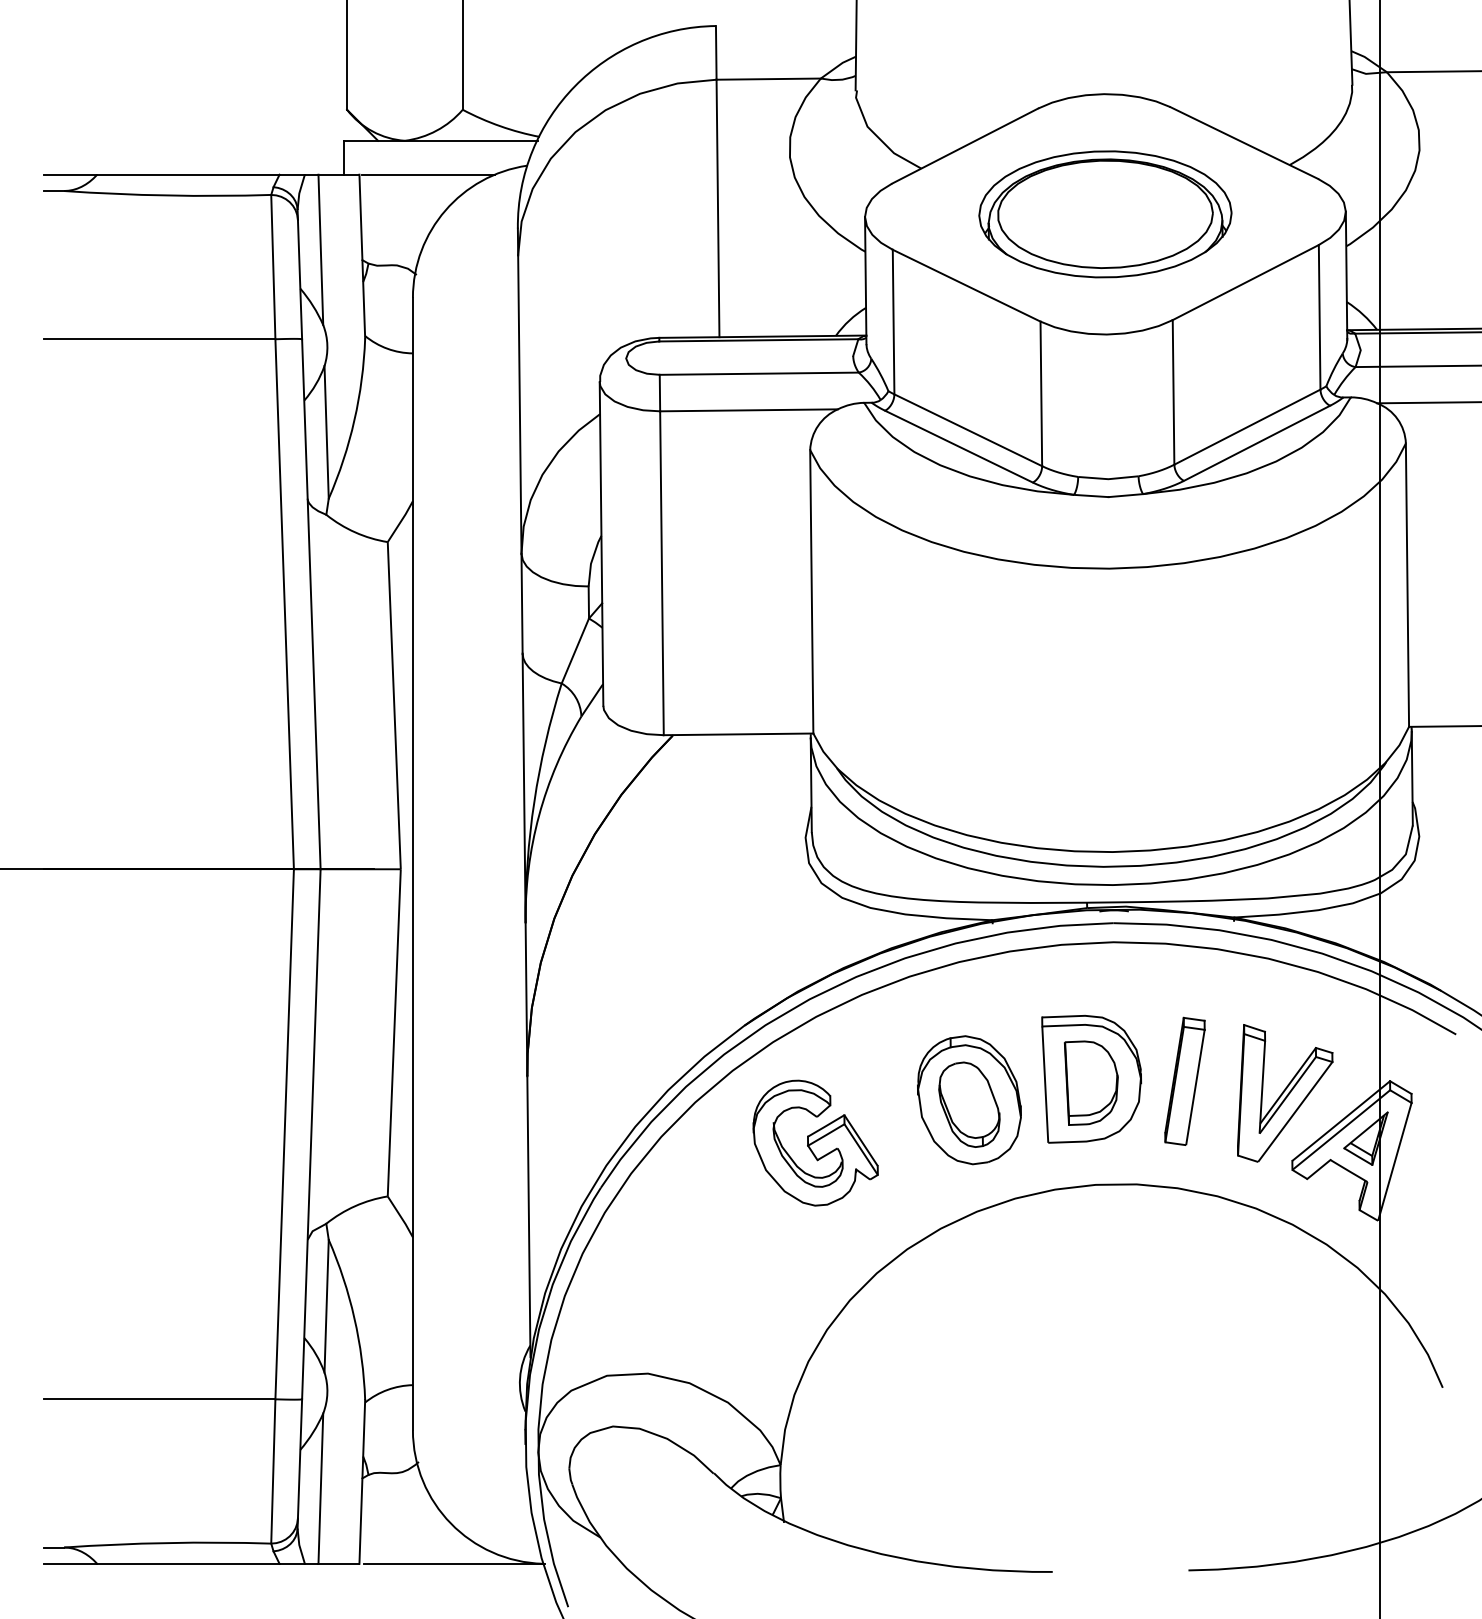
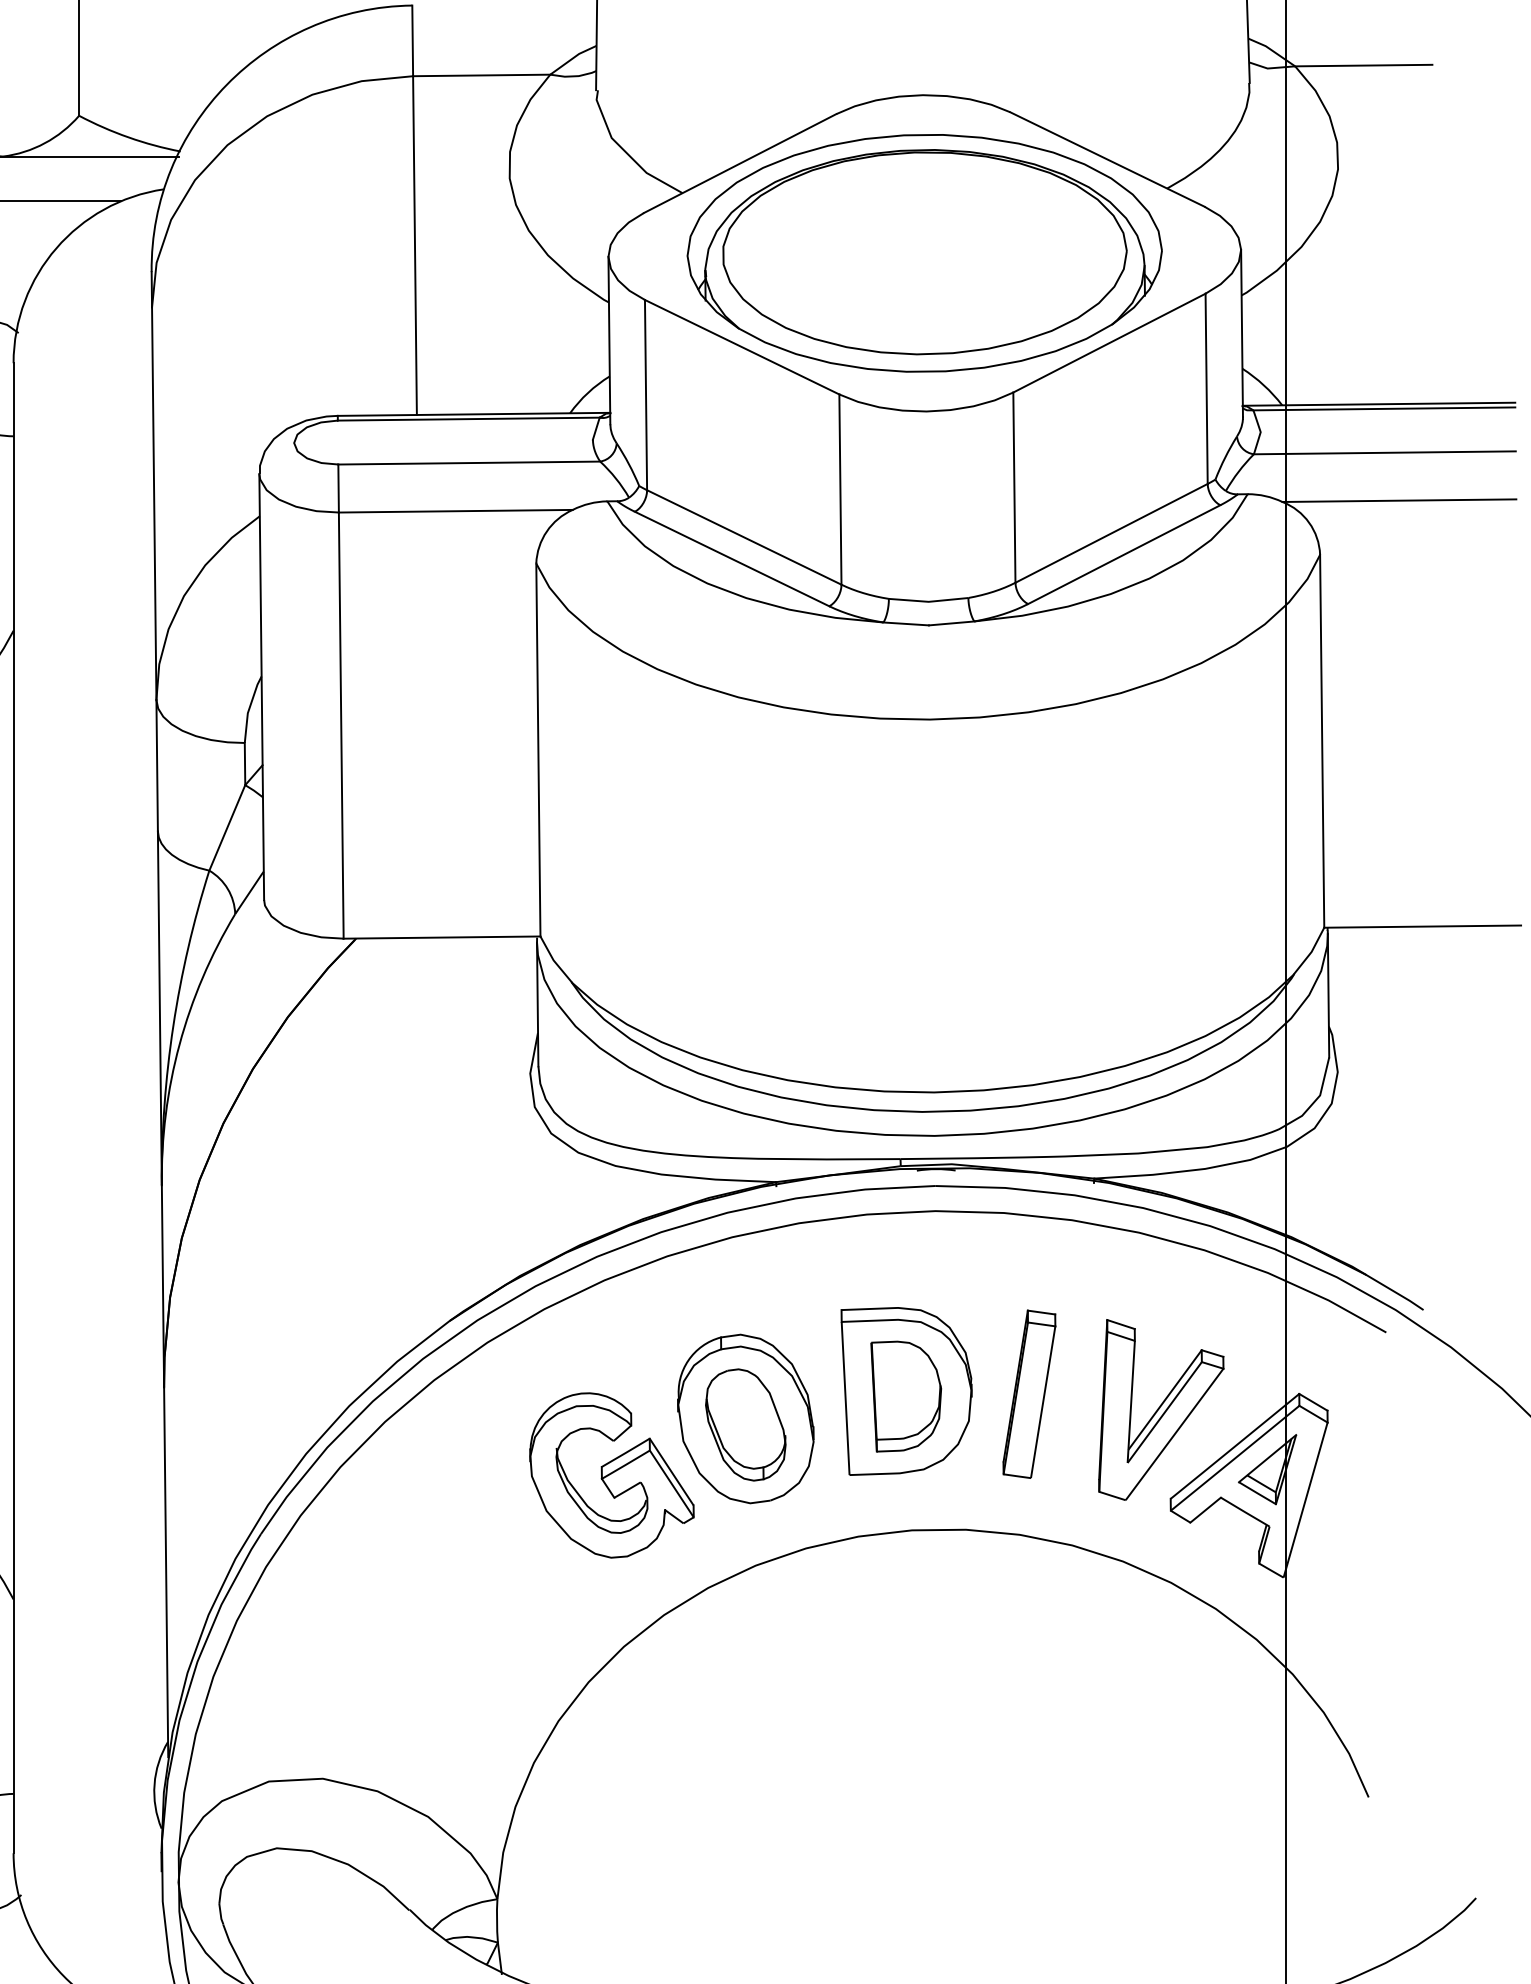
part: (1105, 214) -> (924, 253), size x1.43
part: (815, 1142) -> (611, 1474), moved

